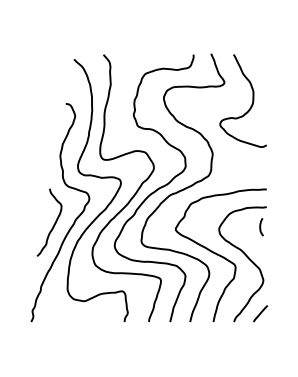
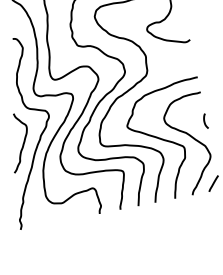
curve: (261, 227) -> (205, 121), moved

